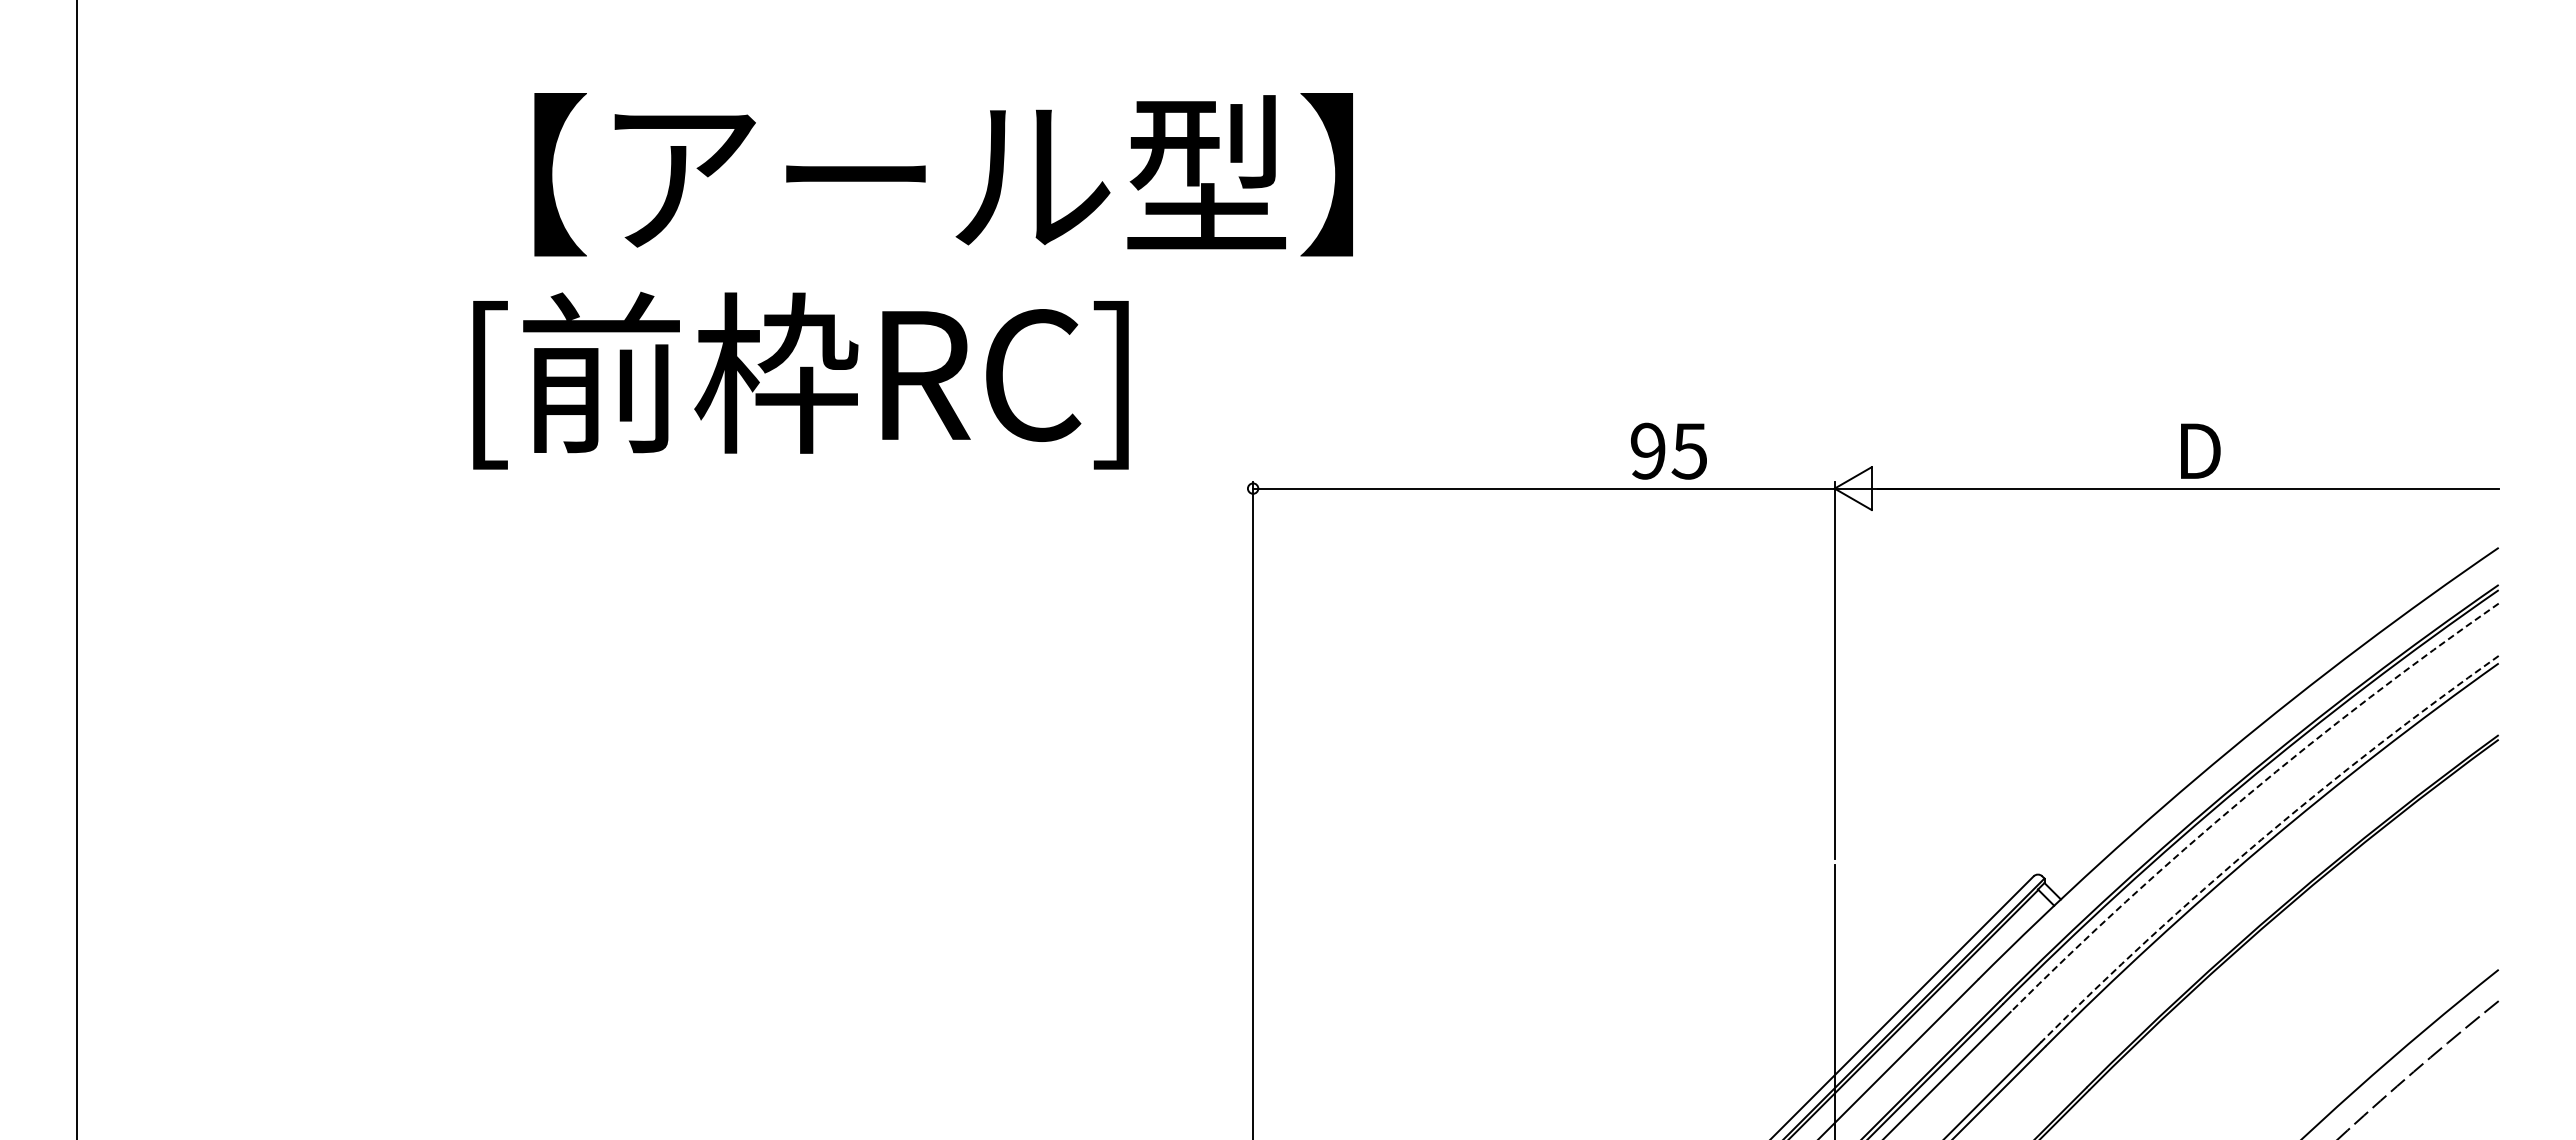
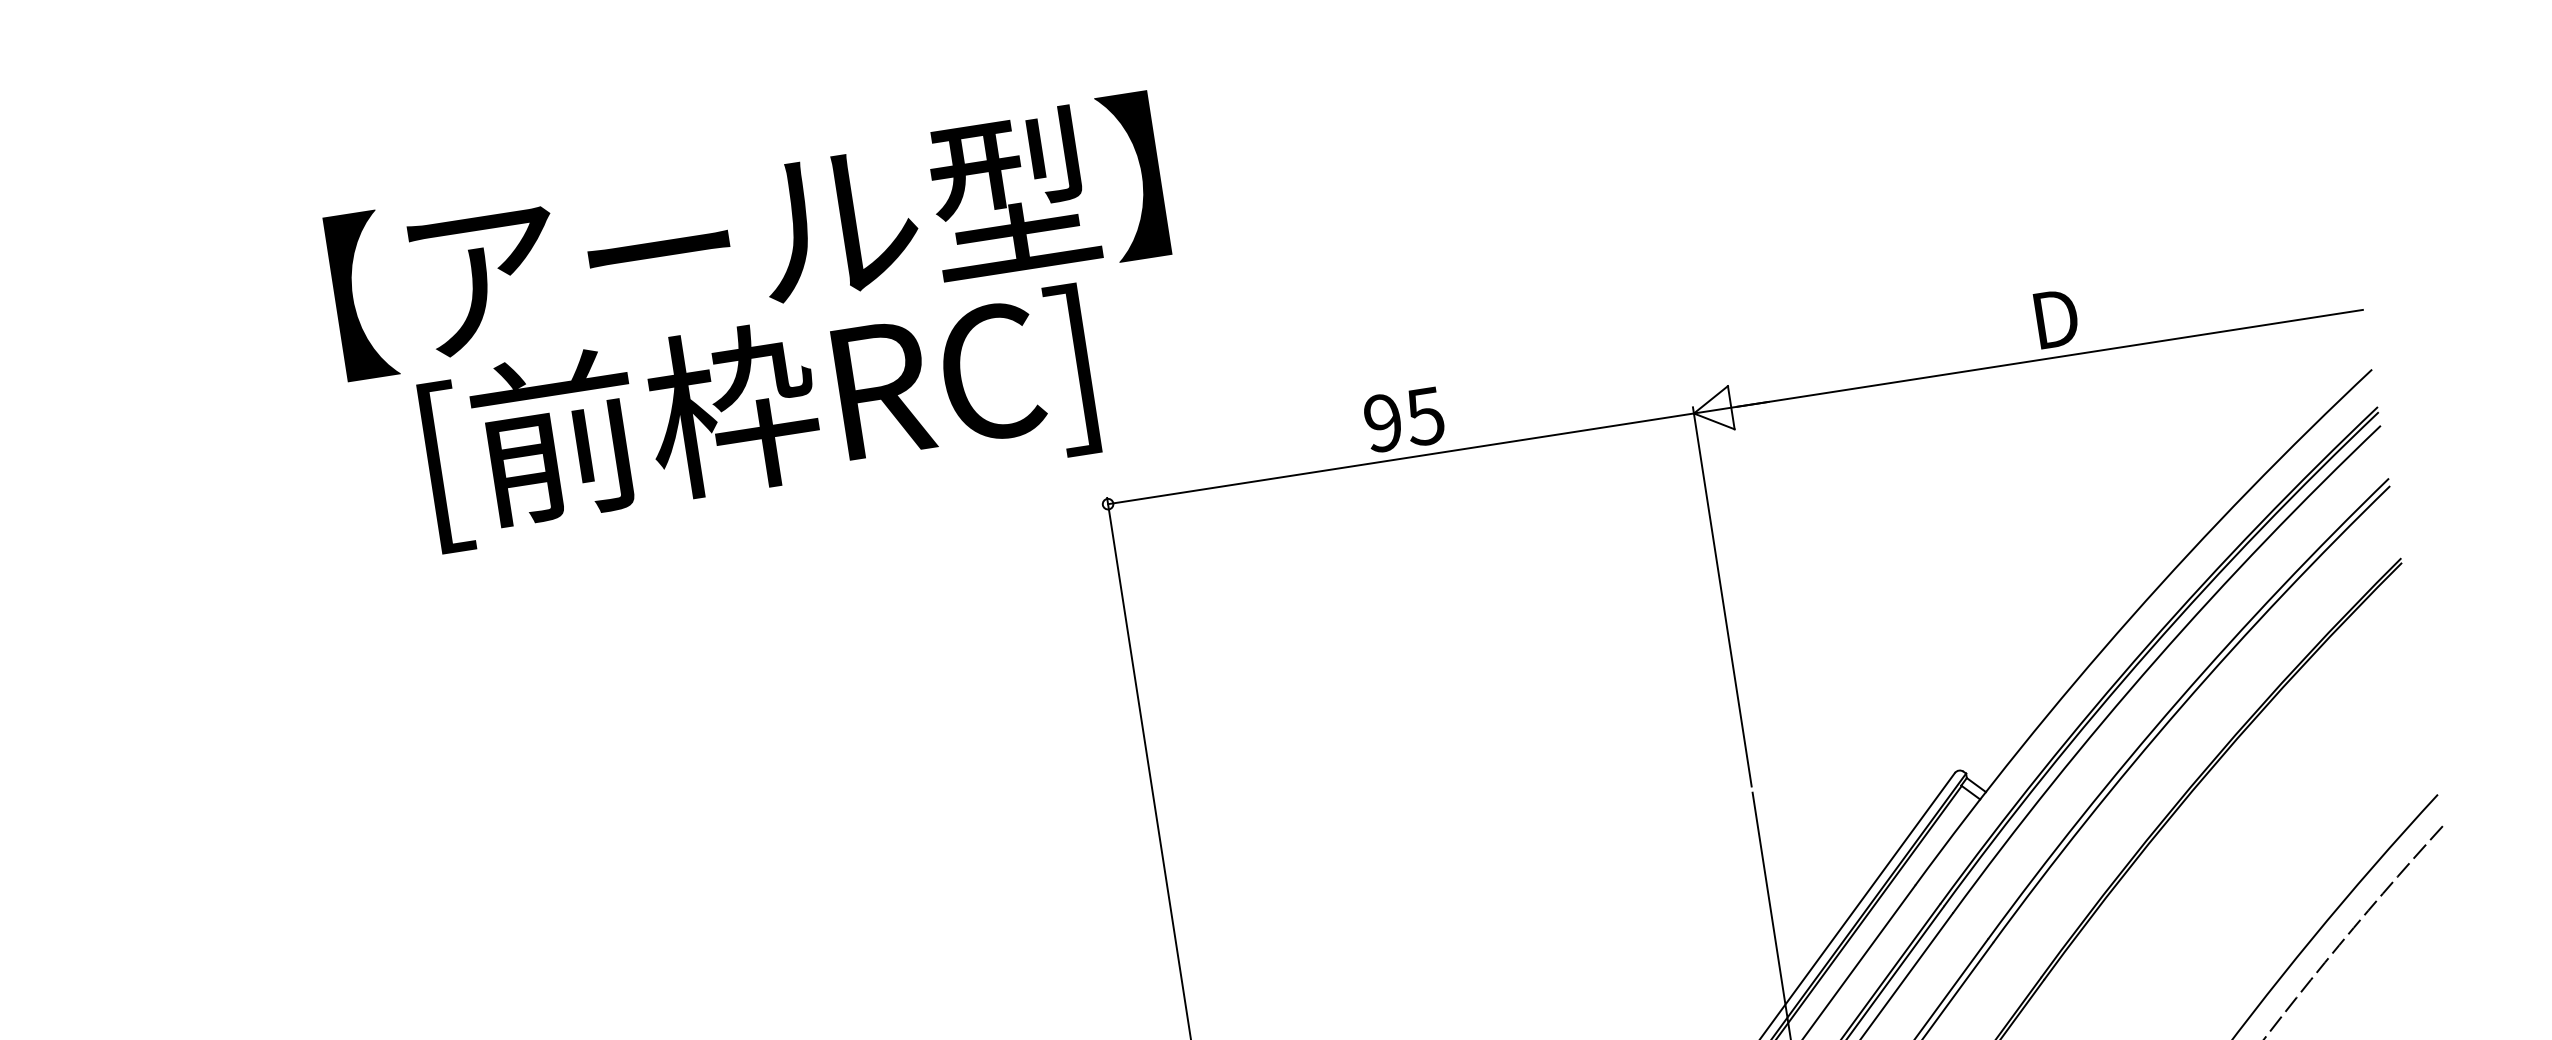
text: (800, 380) -> (758, 413), moved
text: (1668, 450) -> (1403, 419), moved
arc: (2245, 797) -> (2155, 660), dashed -> solid
arc: (2261, 839) -> (2178, 700), dashed -> solid

